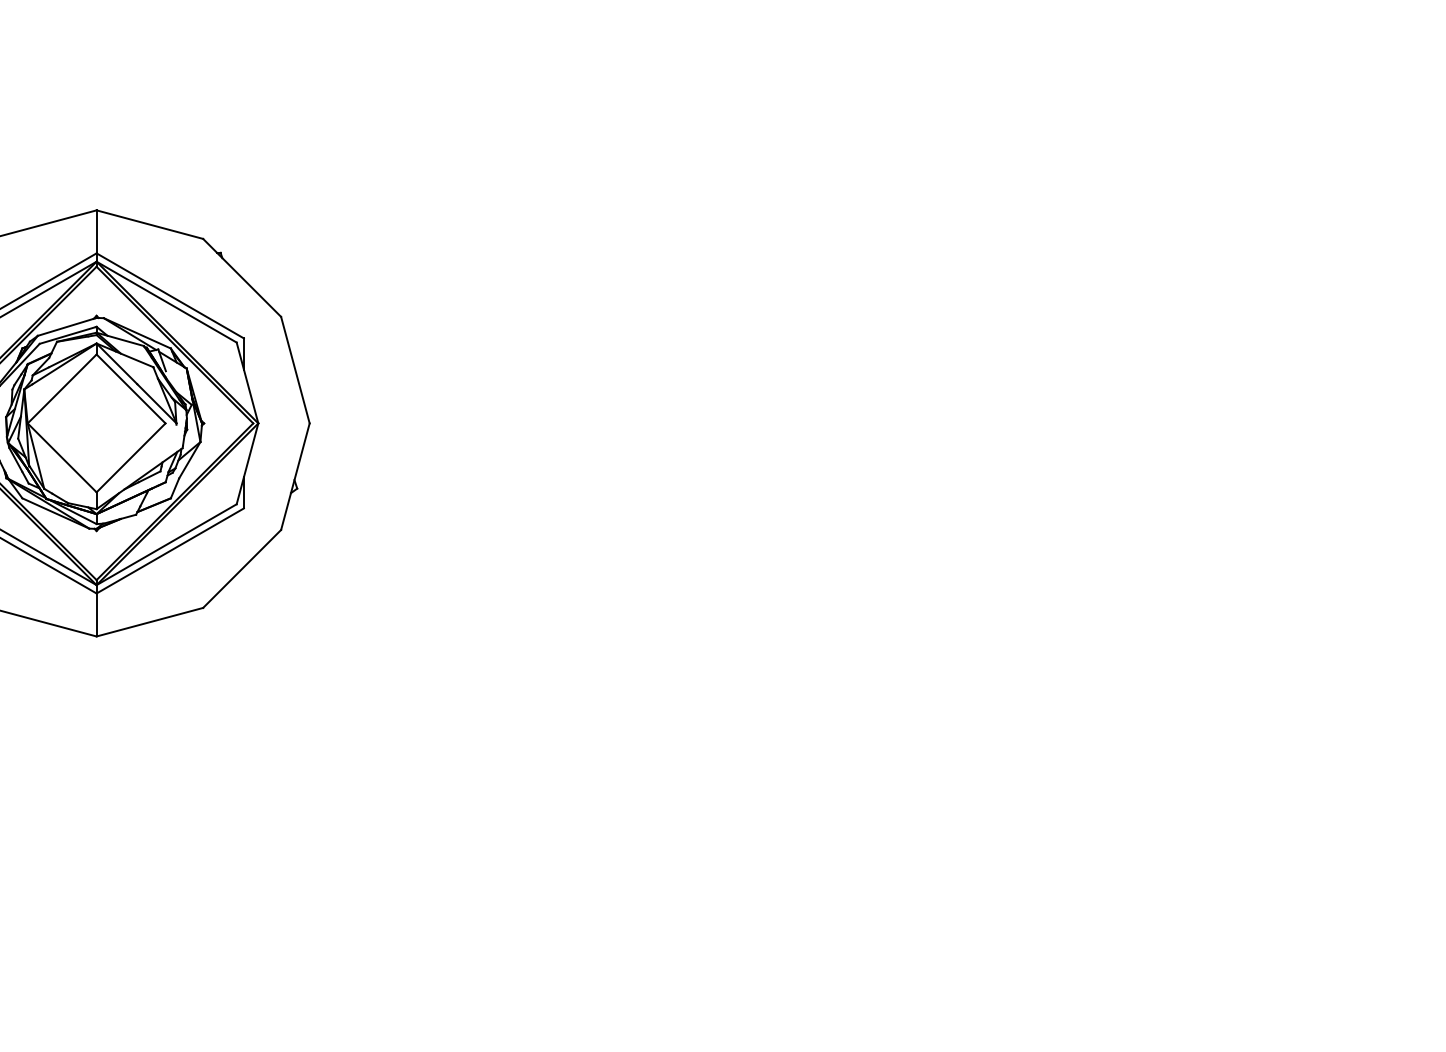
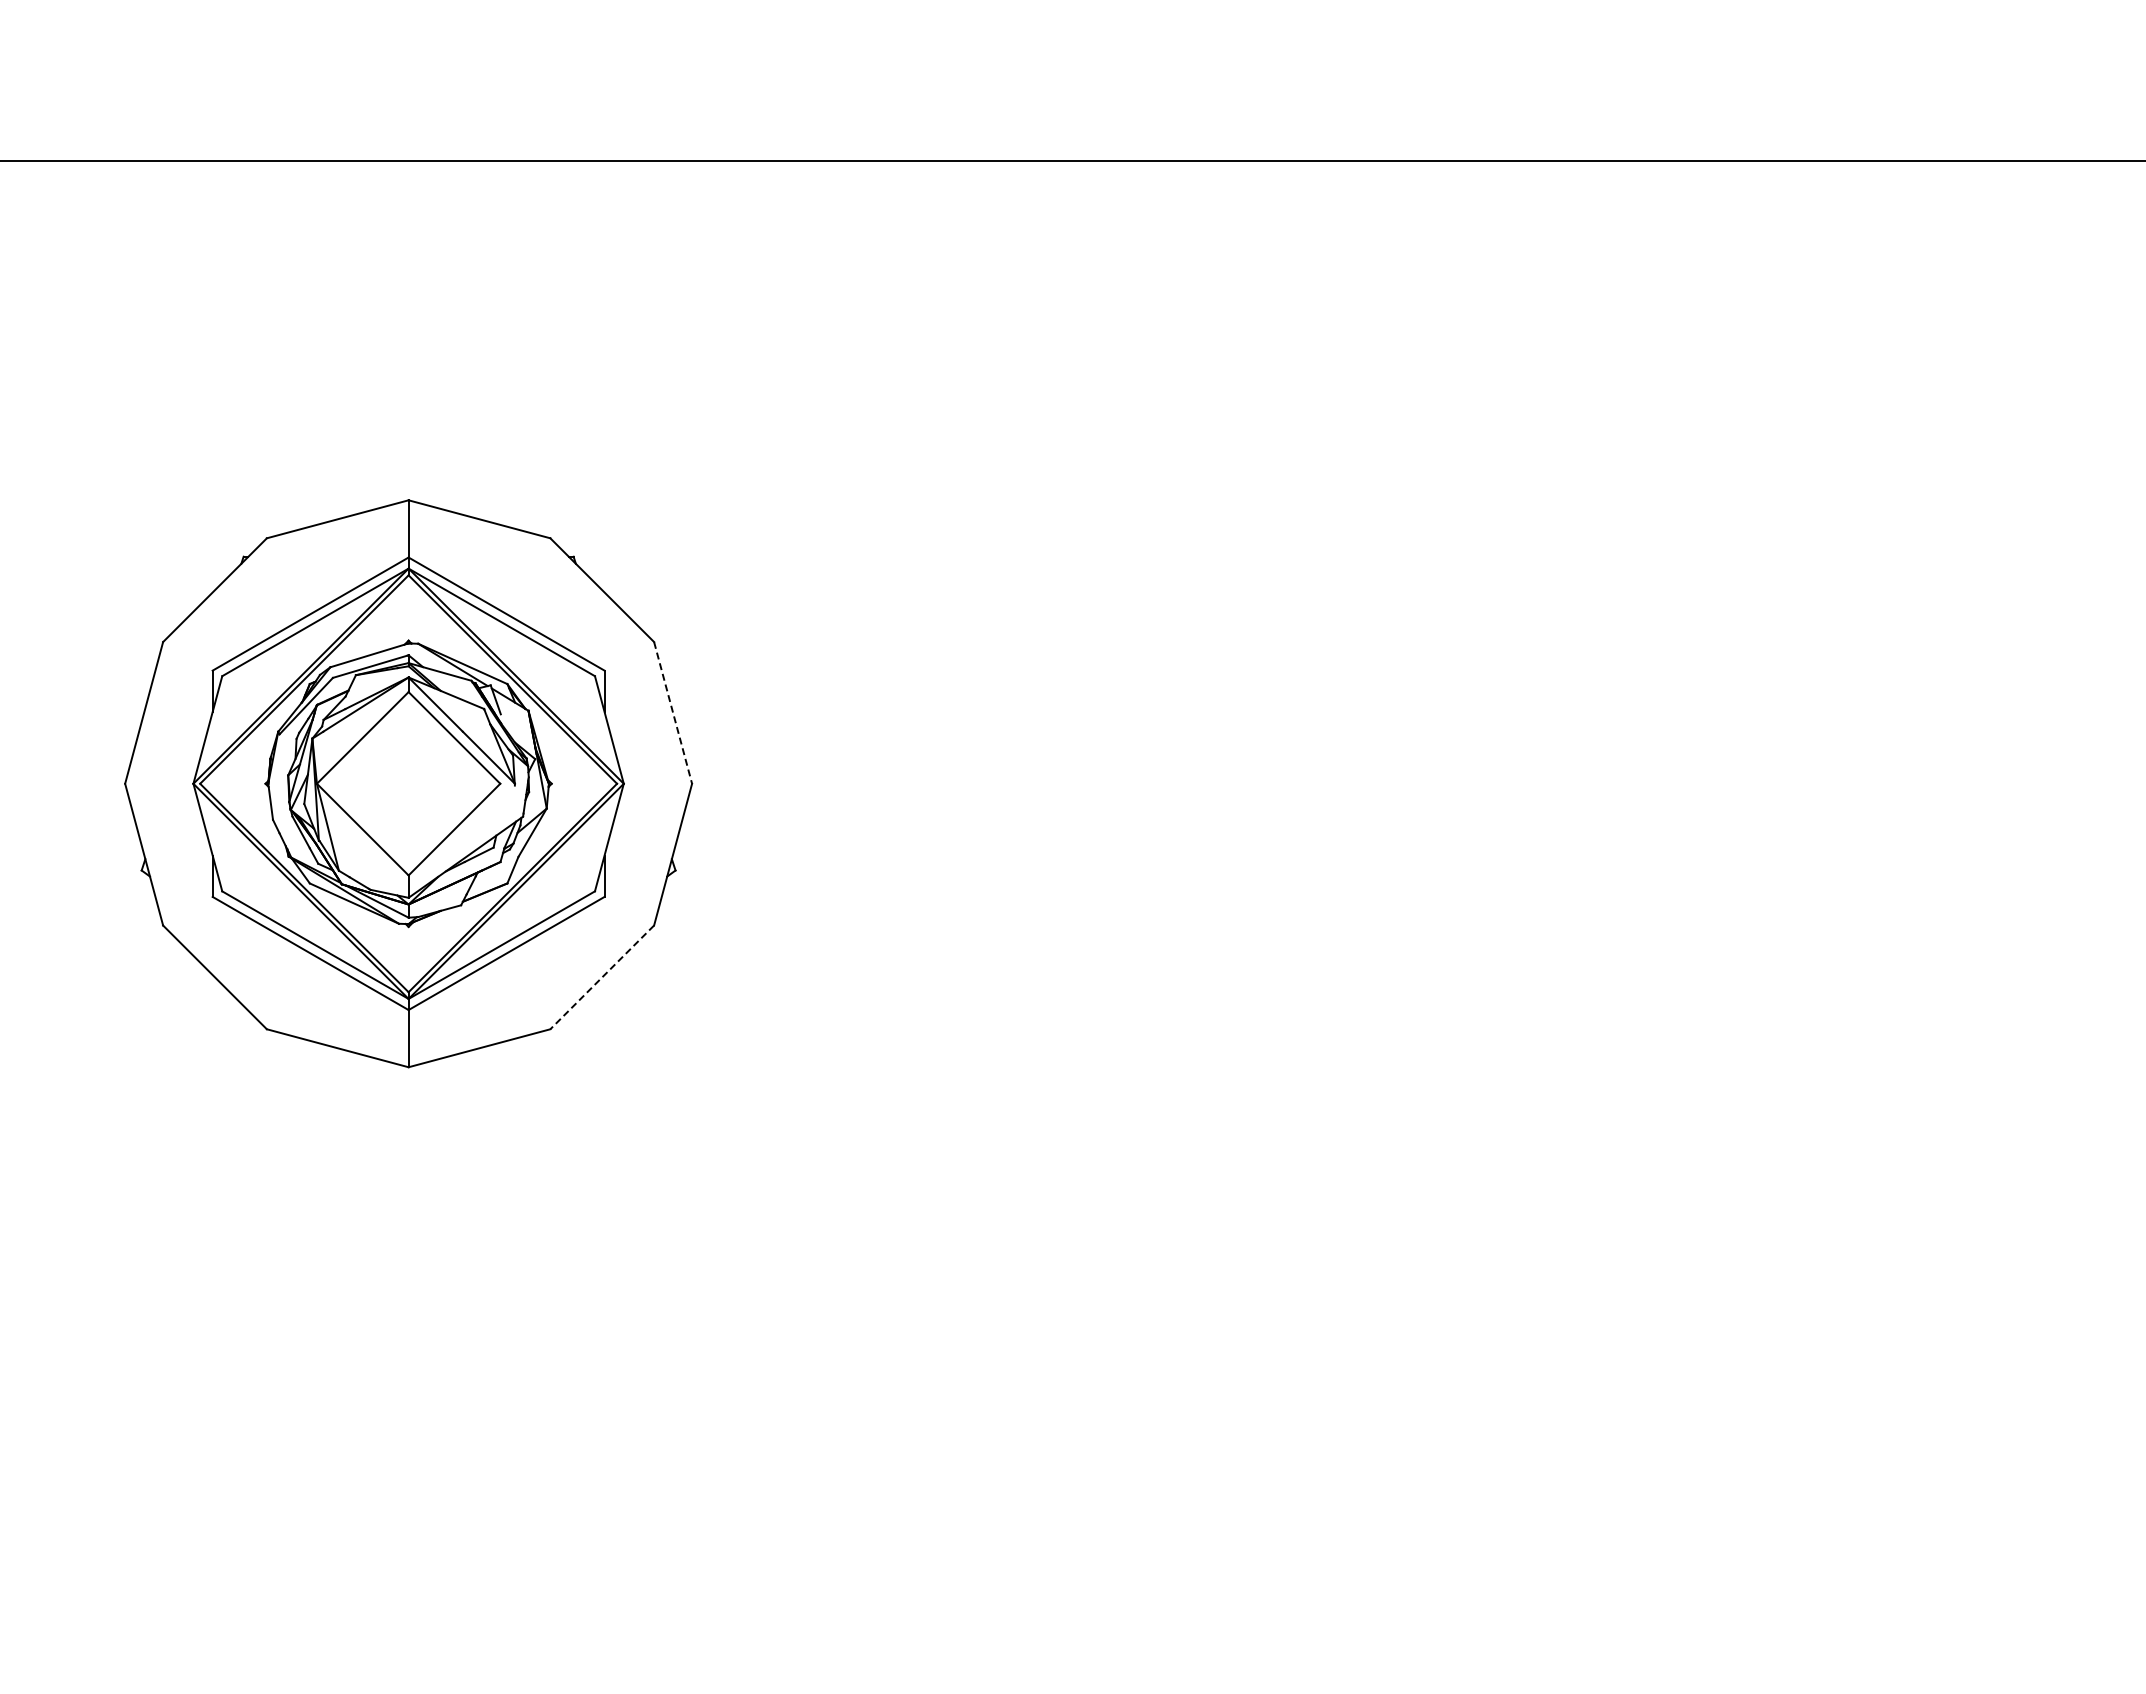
line: (295, 370) -> (673, 713), solid -> dashed
line: (241, 569) -> (601, 977), solid -> dashed

